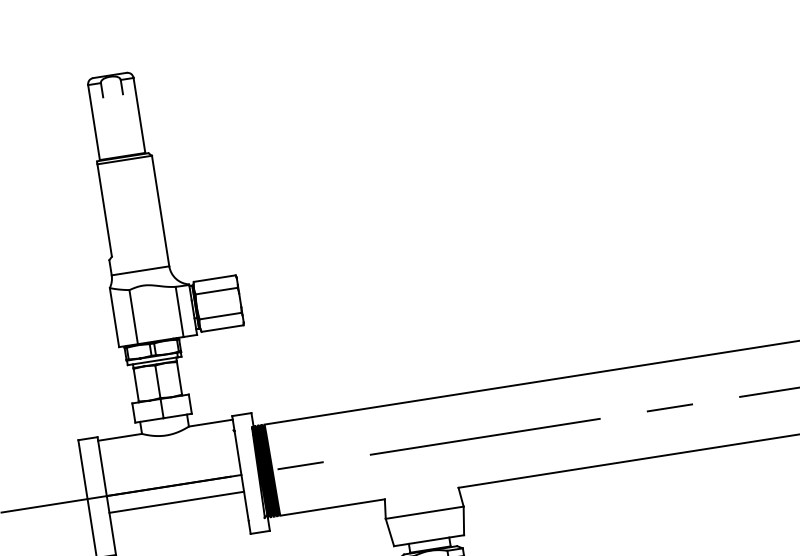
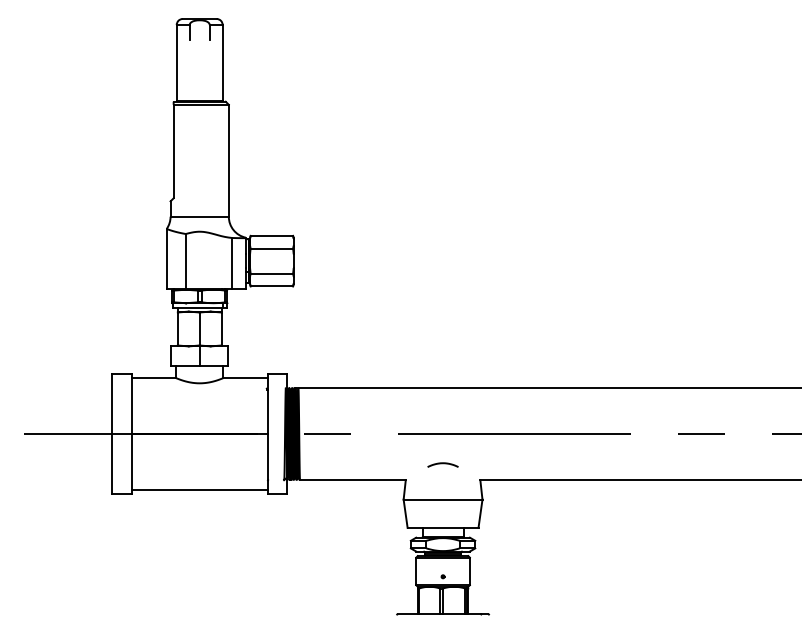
curve: (418, 478) -> (442, 464), added
line: (176, 501) -> (199, 489), moved

